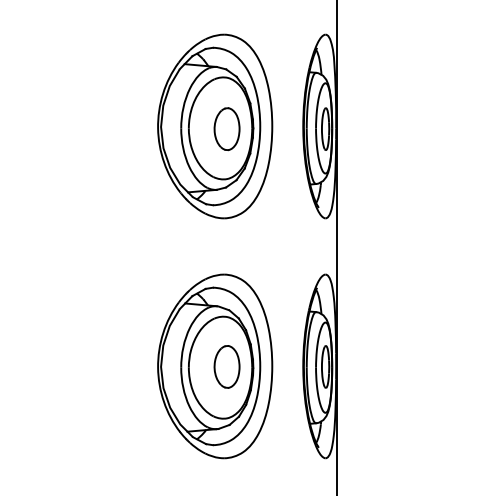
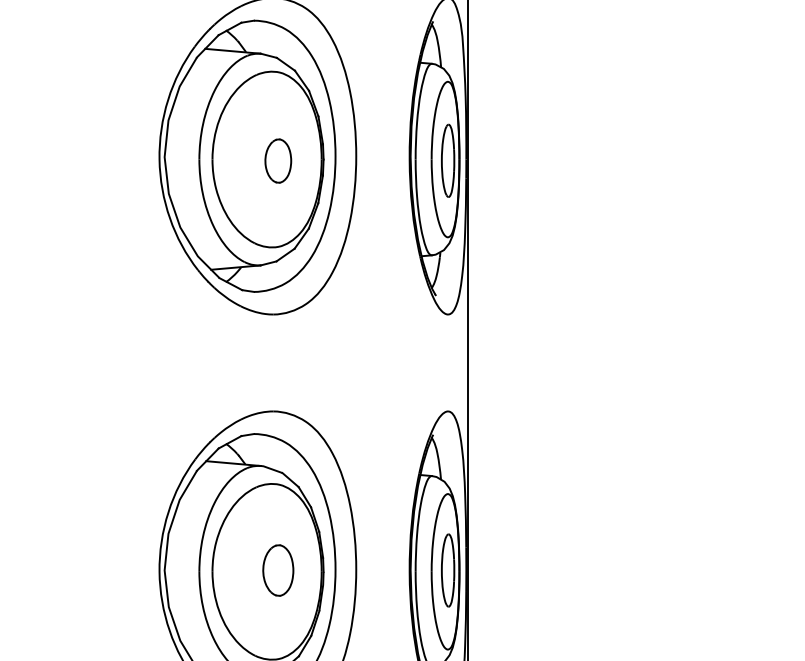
part: (226, 129) -> (277, 161), size x0.6
part: (226, 366) -> (277, 569), size x0.7

